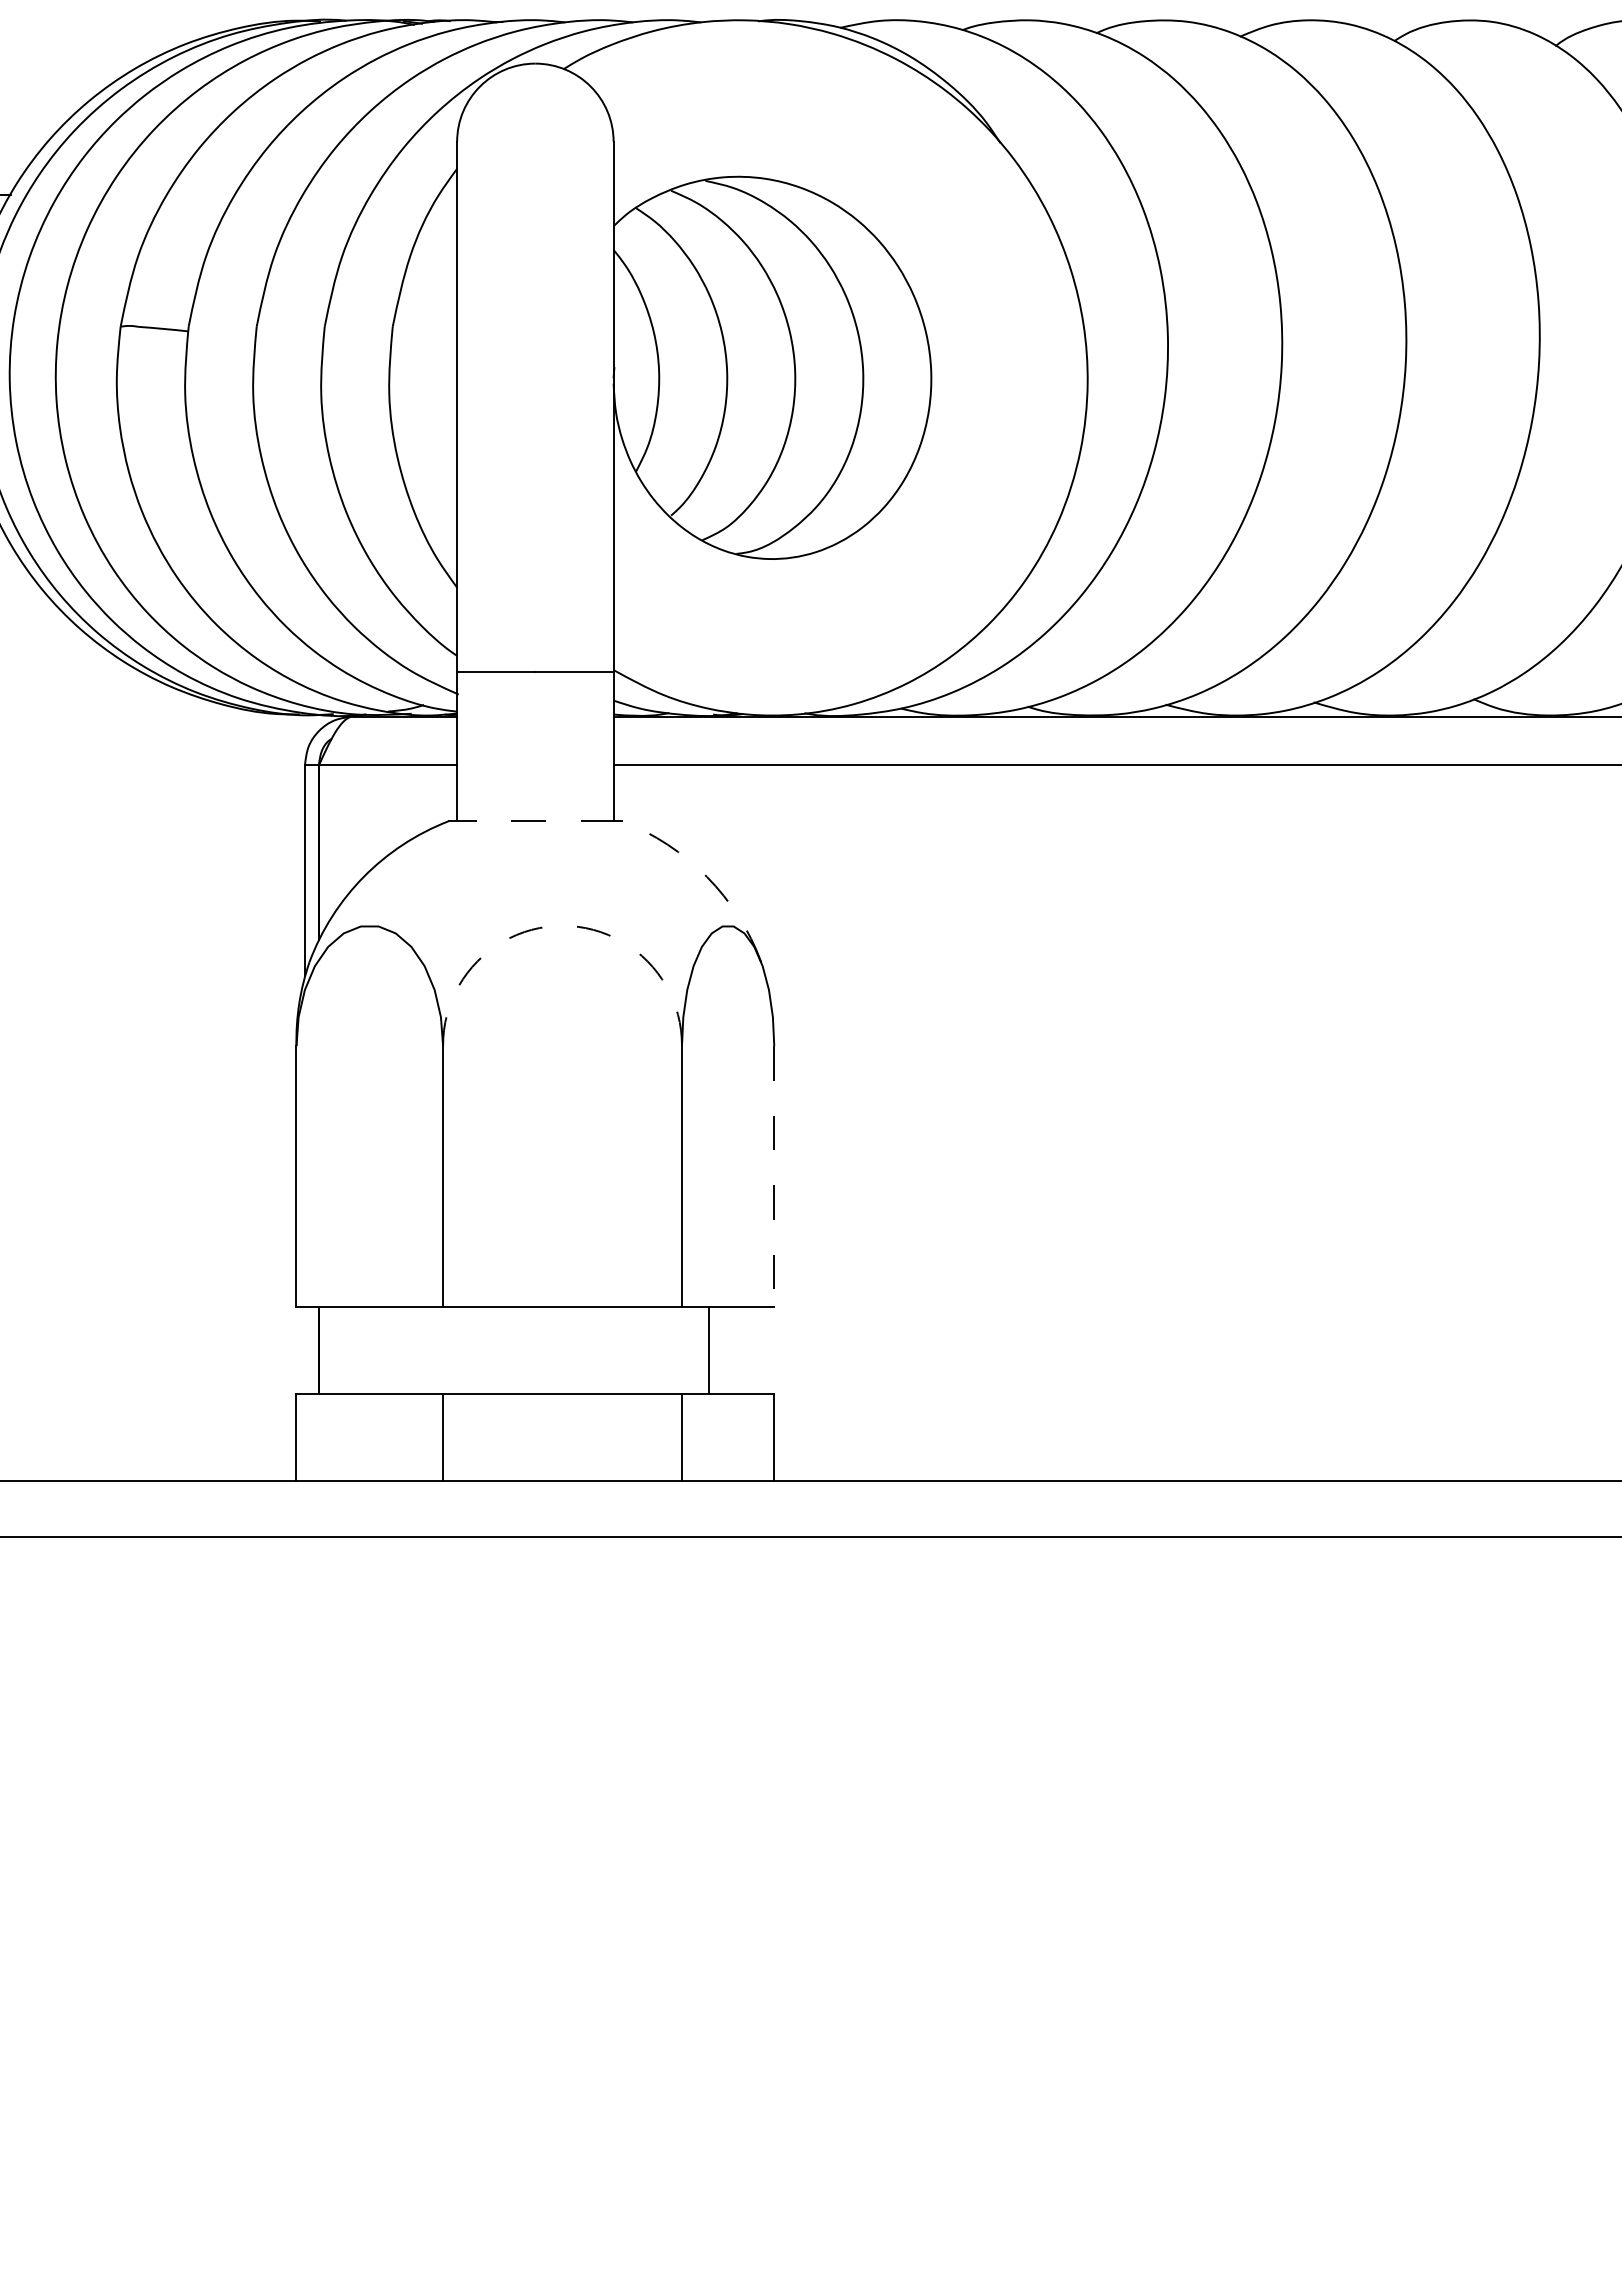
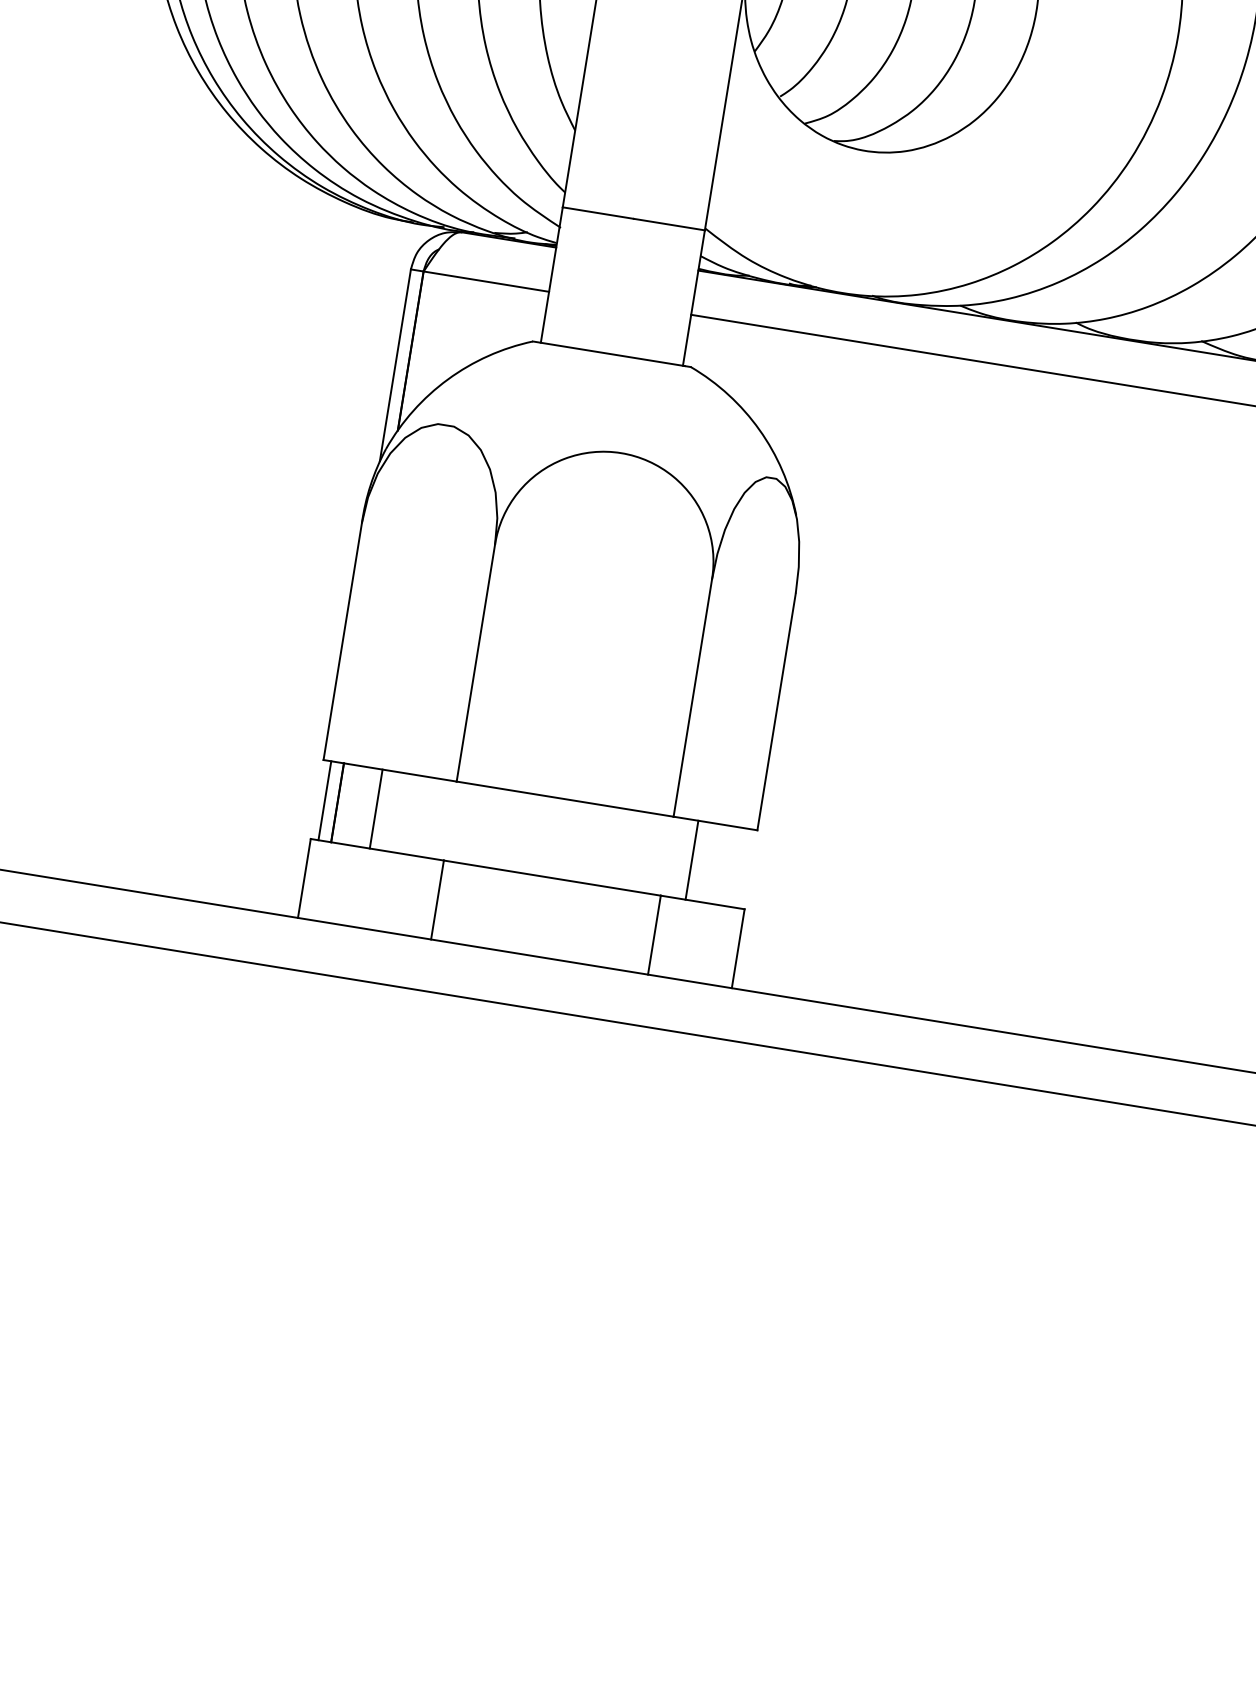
line: (532, 821) -> (609, 353), dashed -> solid
arc: (706, 876) -> (759, 429), dashed -> solid
arc: (562, 925) -> (621, 452), dashed -> solid
line: (774, 1176) -> (776, 711), dashed -> solid
line: (304, 1349) -> (324, 799), added
line: (361, 1349) -> (376, 808), added

